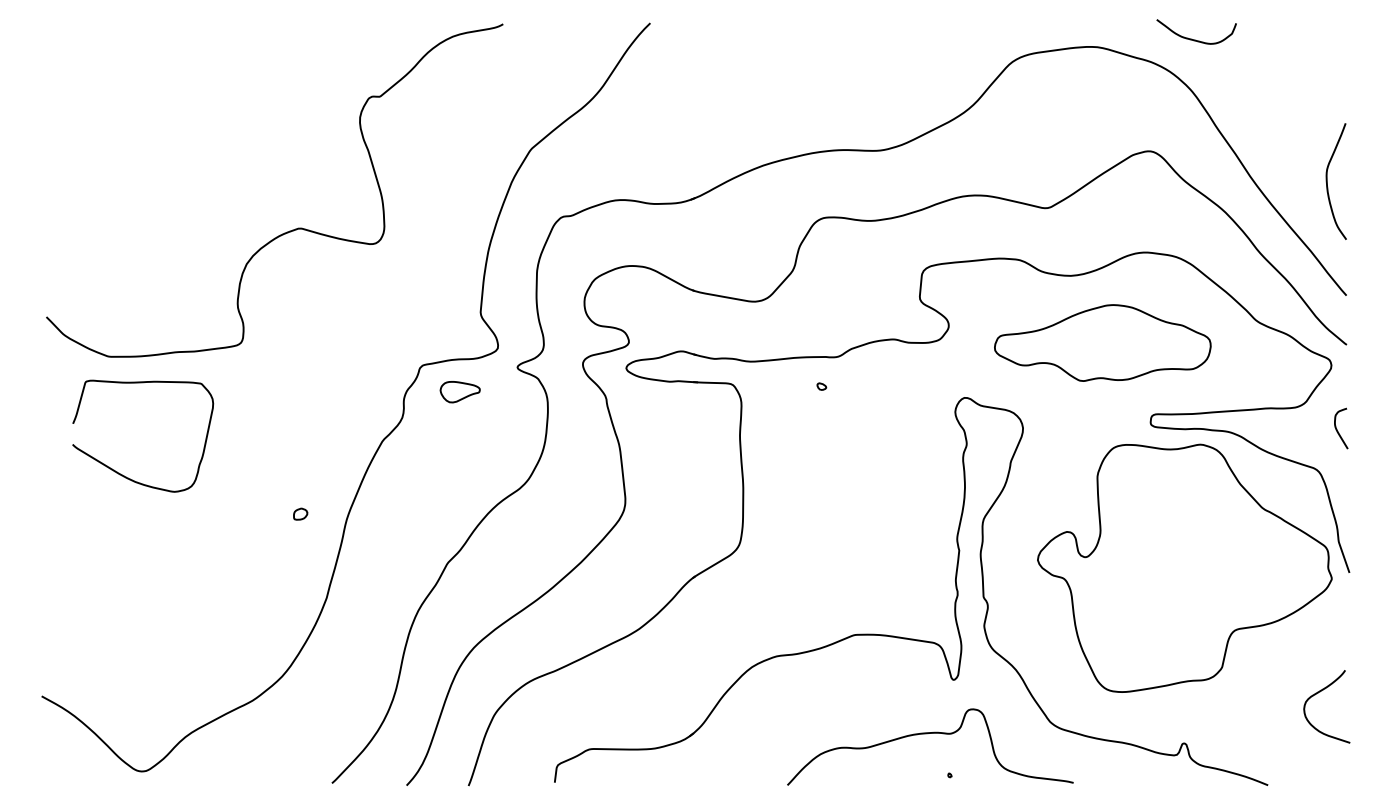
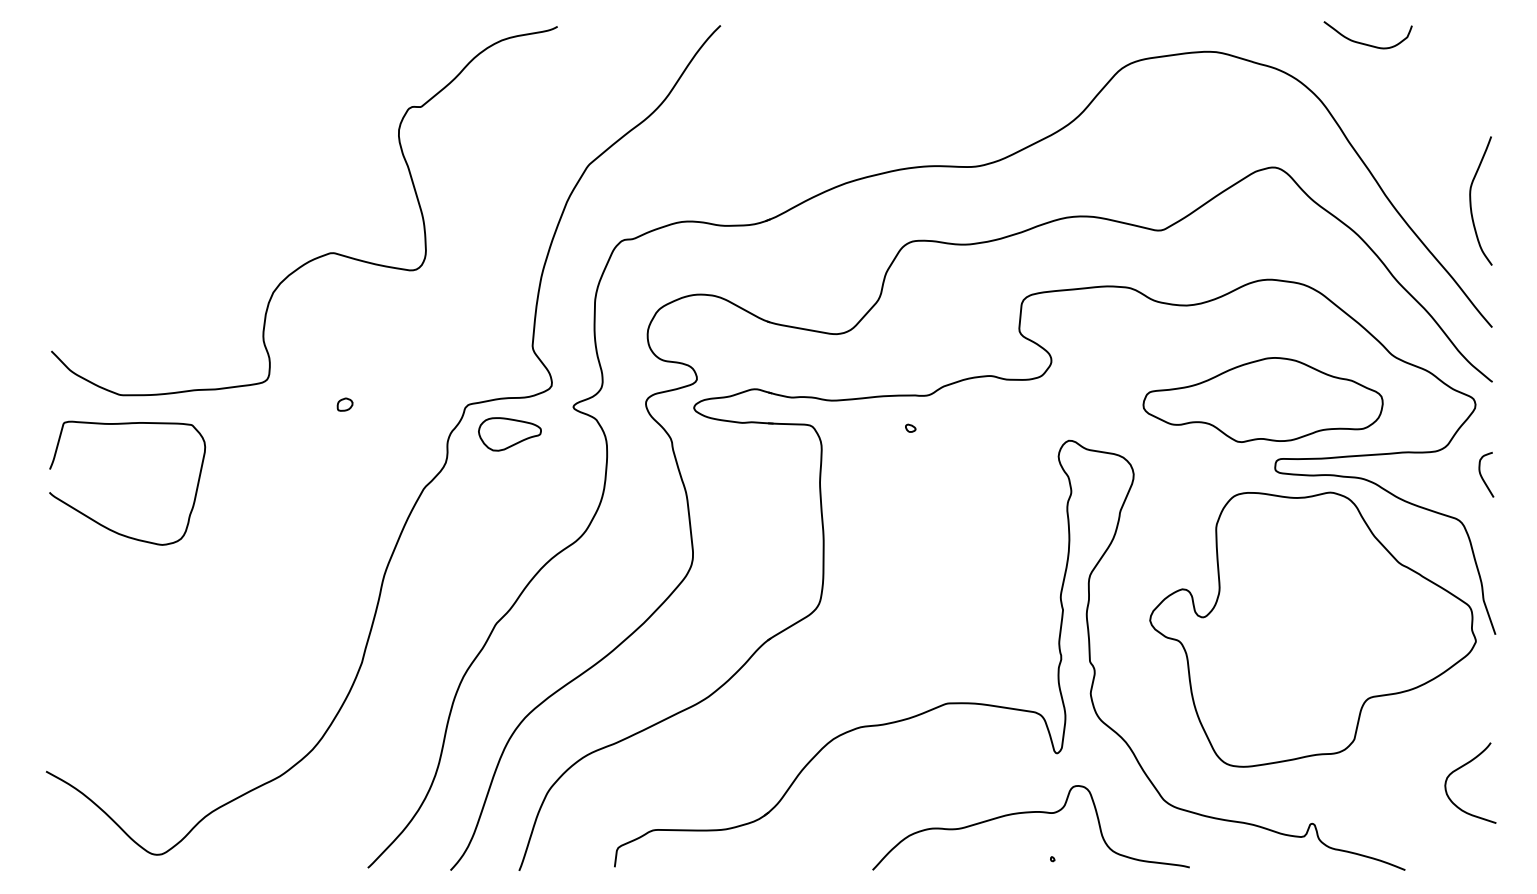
curve: (1195, 39) -> (1366, 43), moved
part: (1102, 342) -> (1262, 399), moved
part: (459, 392) -> (509, 434), size x1.43
curve: (124, 475) -> (106, 526), moved
part: (300, 514) -> (344, 404), moved

